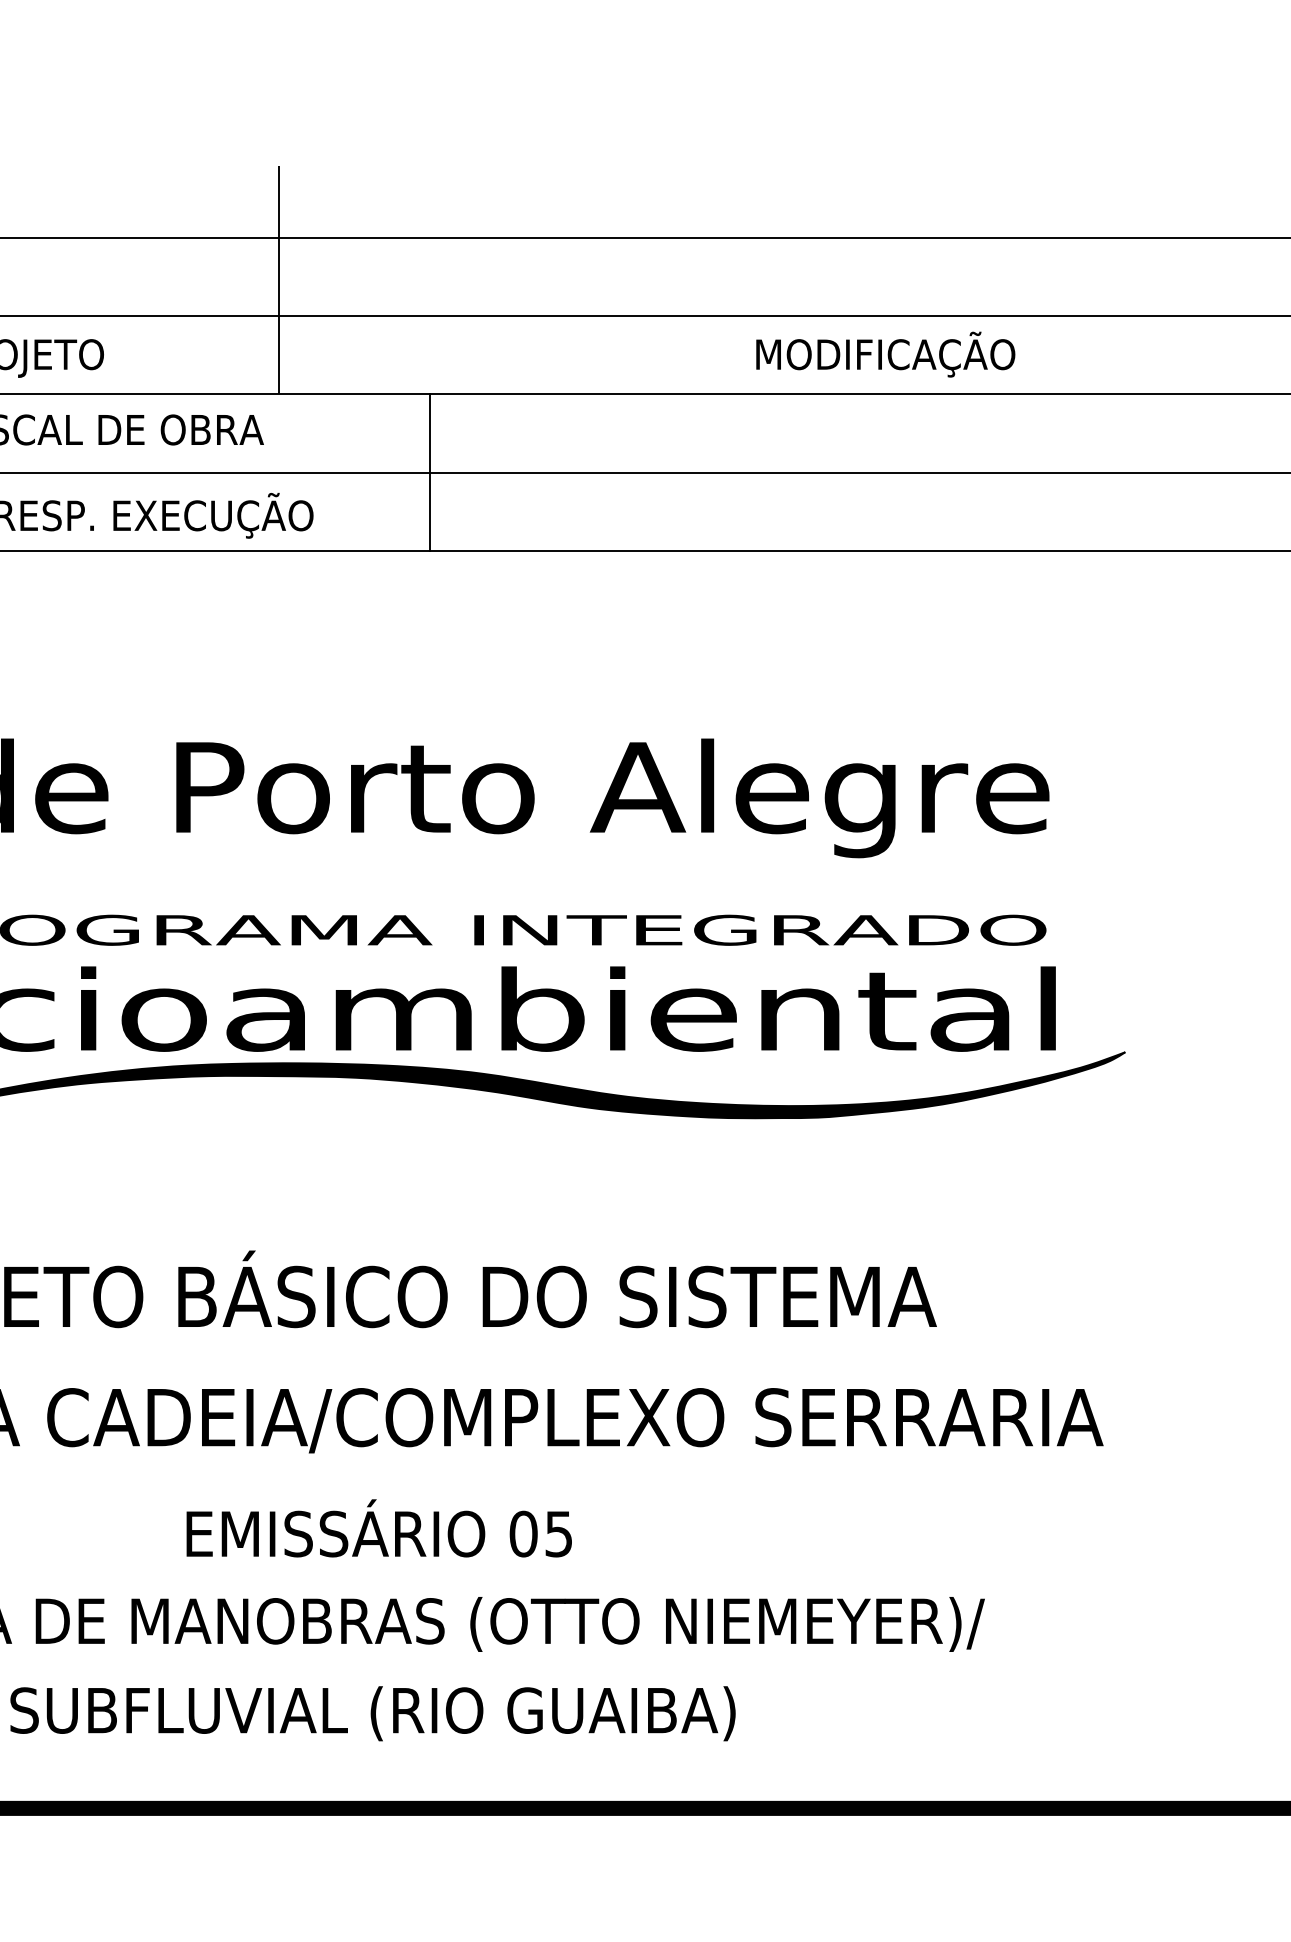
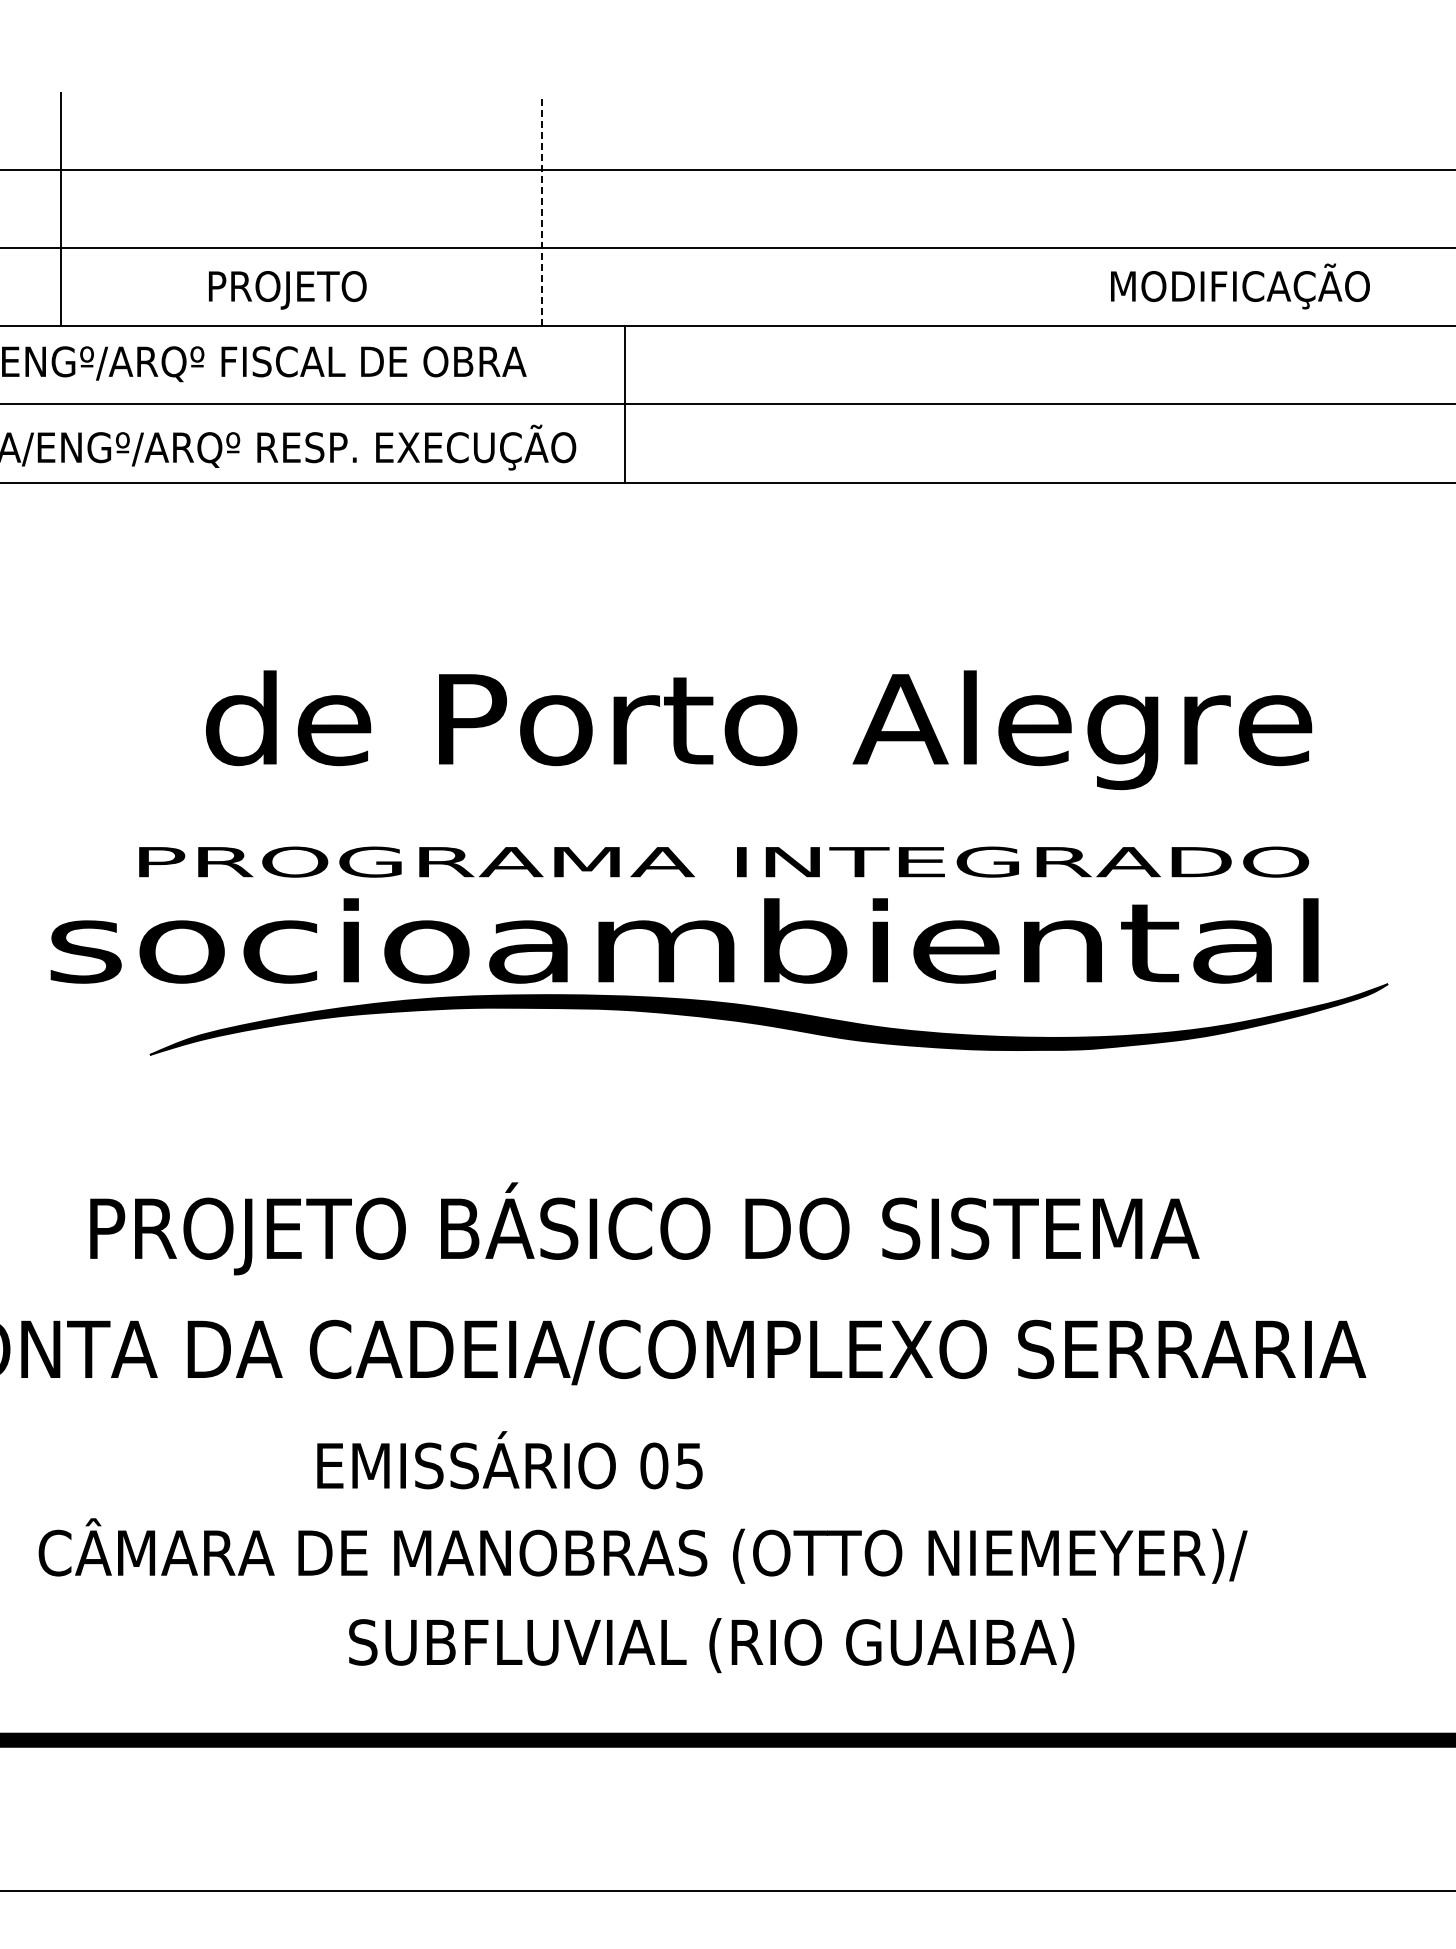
line: (278, 279) -> (541, 211), solid -> dashed
text: (885, 354) -> (1240, 286), moved
line: (429, 472) -> (624, 404), moved
text: (378, 1528) -> (509, 1460), moved
text: (372, 1713) -> (711, 1645), moved

